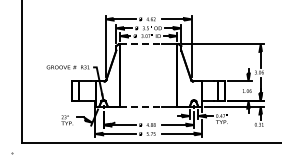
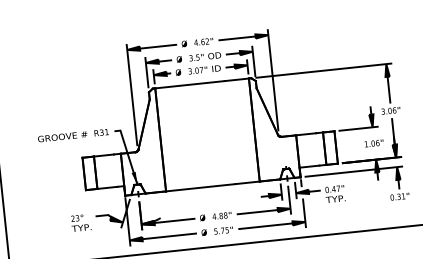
line: (141, 44) -> (190, 85), dashed -> solid
line: (141, 106) -> (200, 187), dashed -> solid

